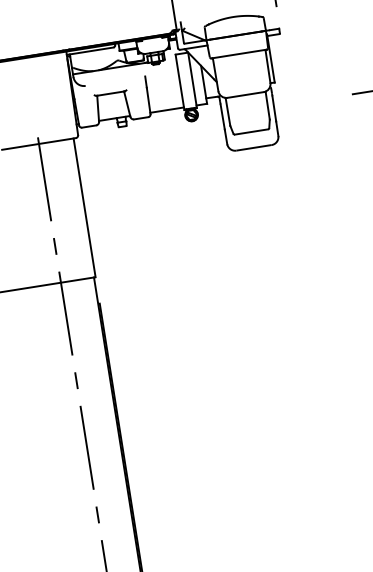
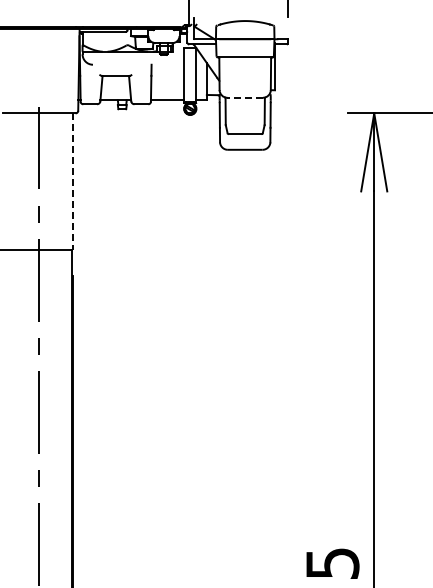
line: (245, 94) -> (245, 97), solid -> dashed
line: (84, 208) -> (73, 182), solid -> dashed

